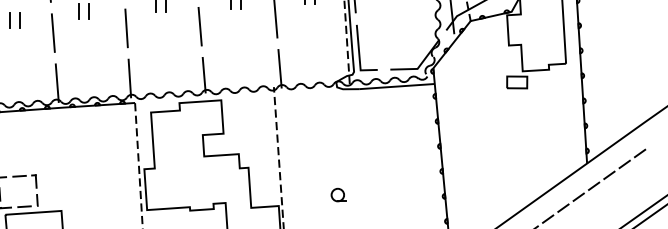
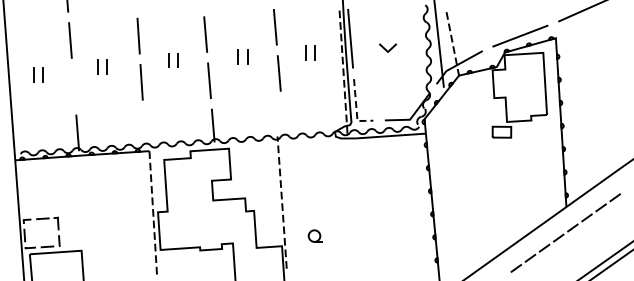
line: (52, 32) -> (73, 86), removed
line: (359, 56) -> (356, 108), solid -> dashed
line: (279, 68) -> (282, 119), removed
line: (129, 78) -> (144, 128), removed
part: (337, 194) -> (314, 235), moved

